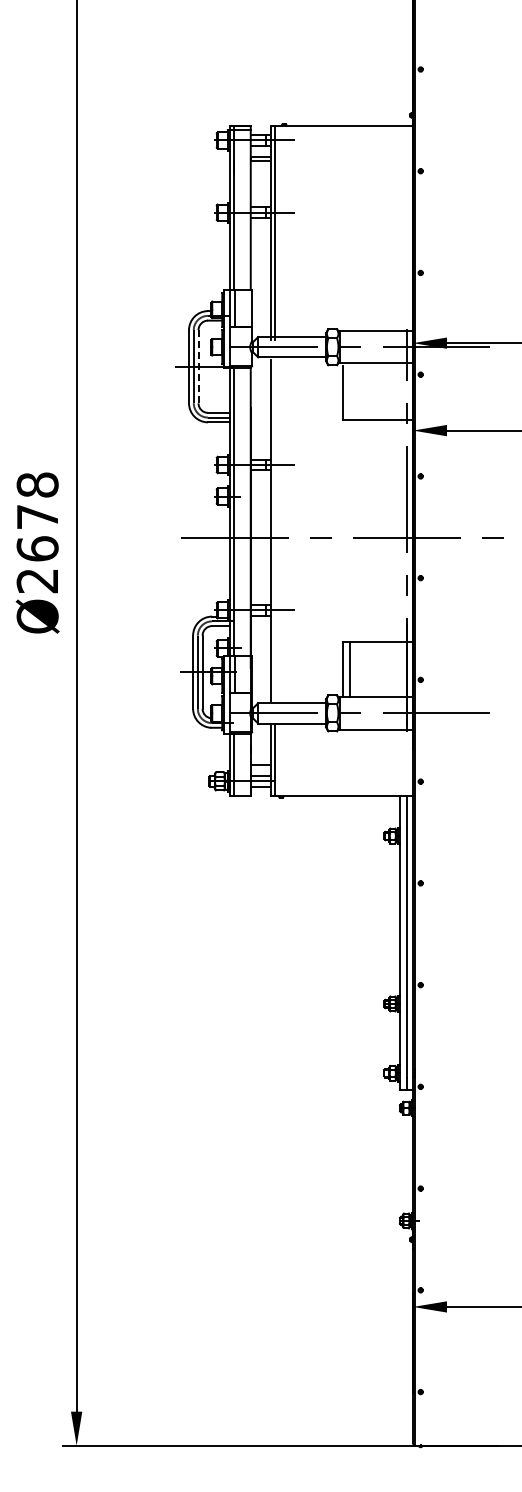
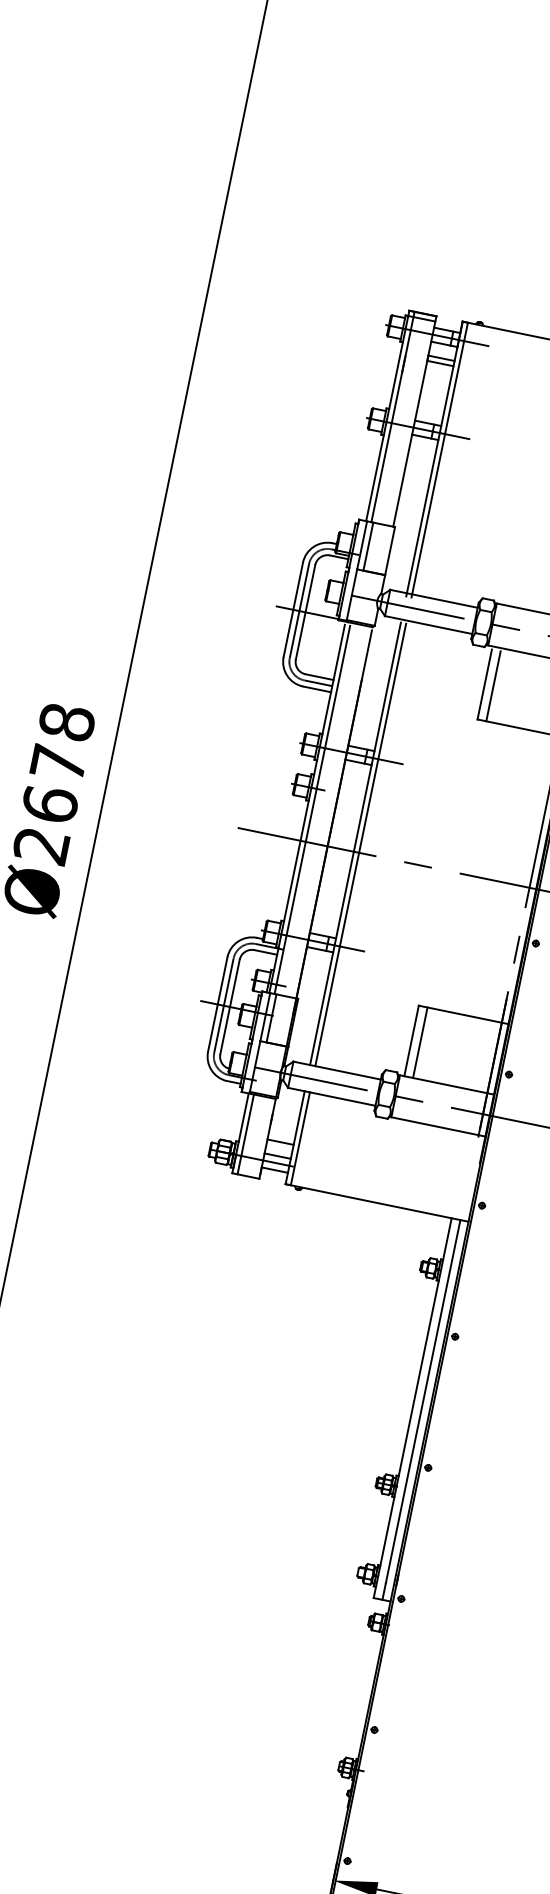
line: (198, 366) -> (305, 612), dashed -> solid
line: (349, 392) -> (493, 685), added
line: (275, 531) -> (361, 844), added

